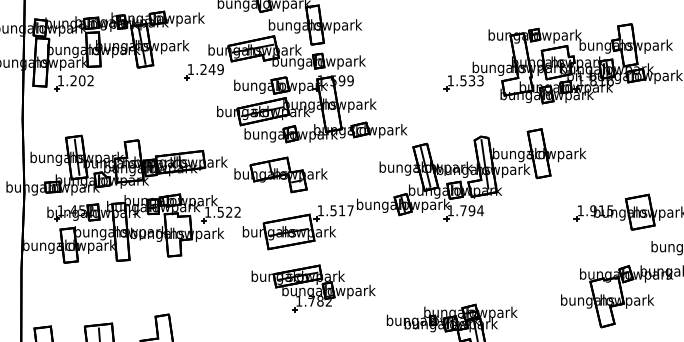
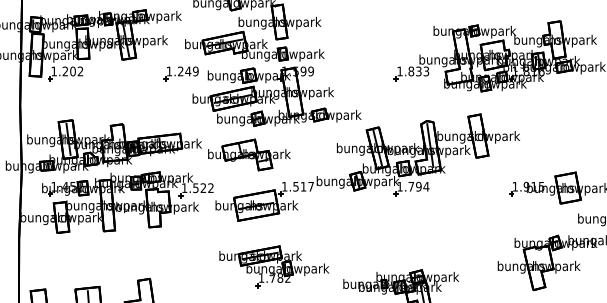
part: (203, 71) -> (180, 73), moved
text: (463, 80) -> (411, 71), 1.533 -> 1.833
part: (313, 288) -> (274, 266), moved

